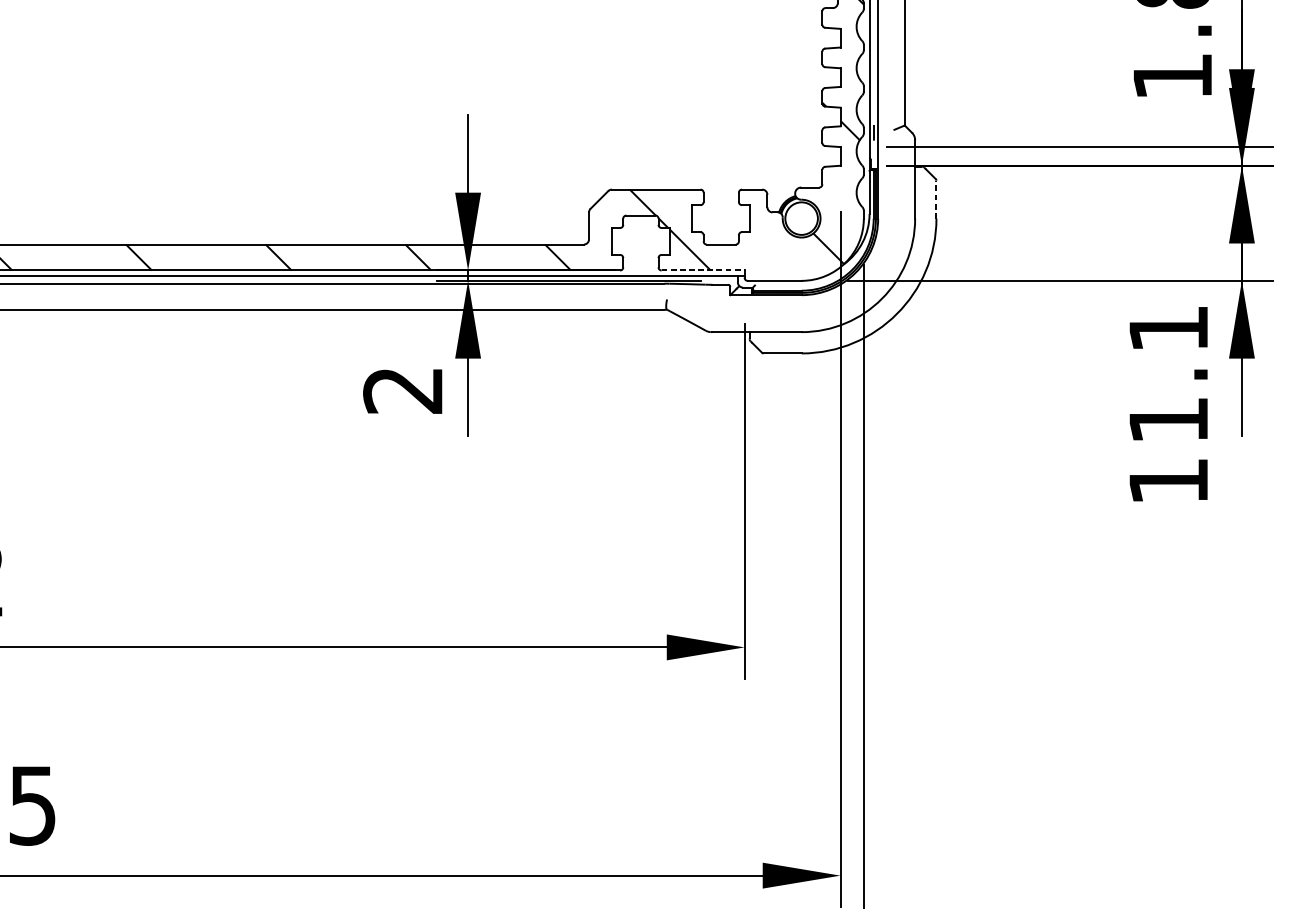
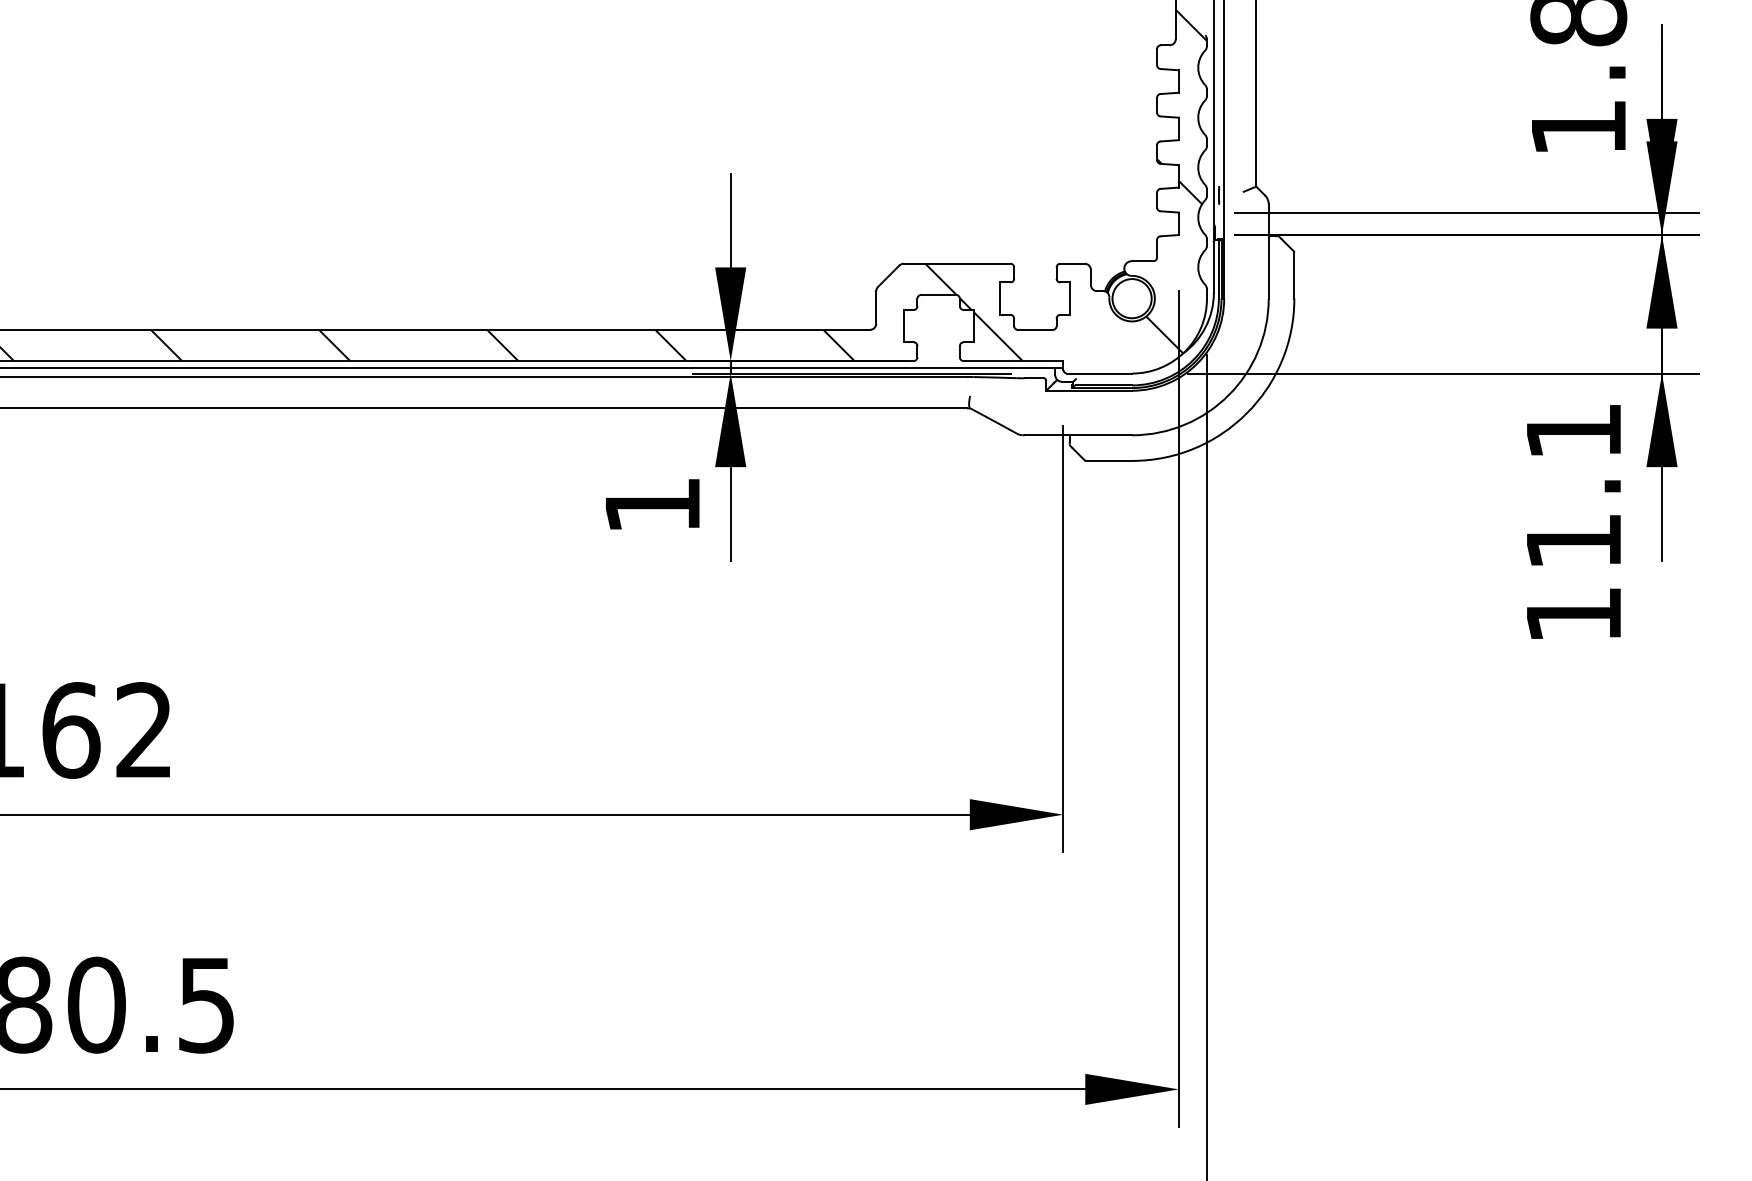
line: (936, 199) -> (1294, 275), dashed -> solid
line: (703, 270) -> (1013, 361), dashed -> solid
text: (402, 391) -> (651, 506), 2 -> 1

